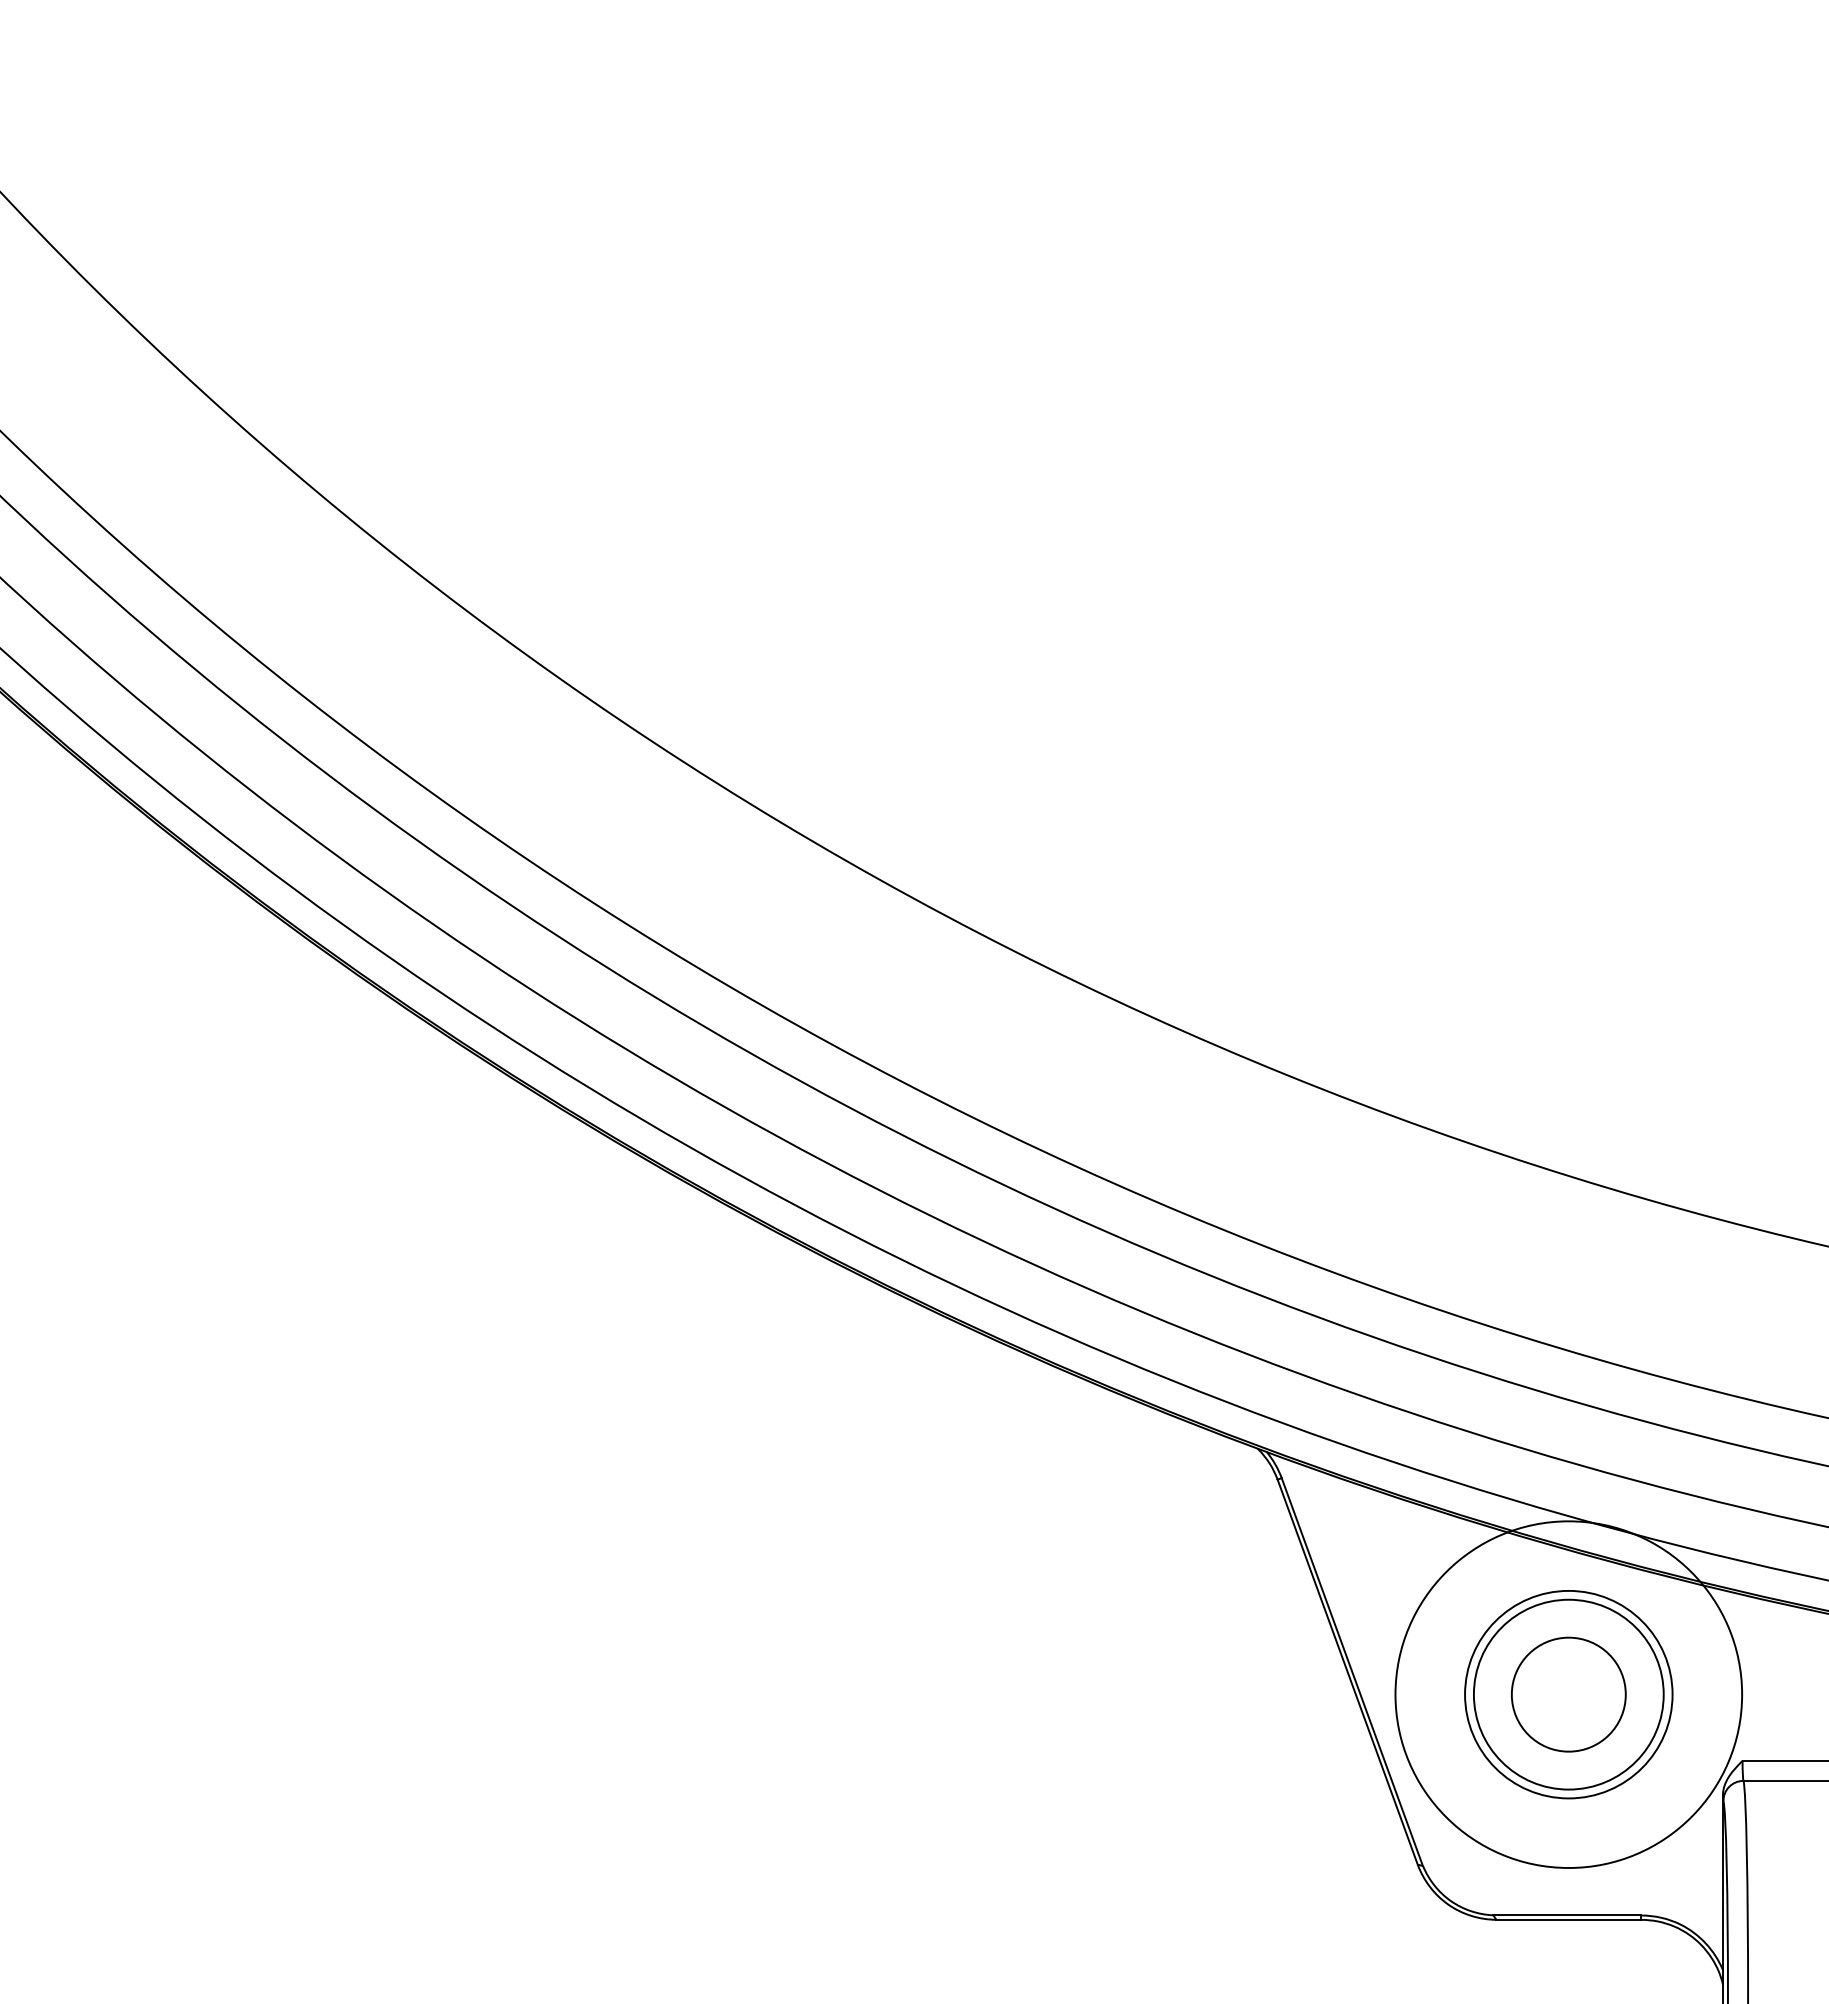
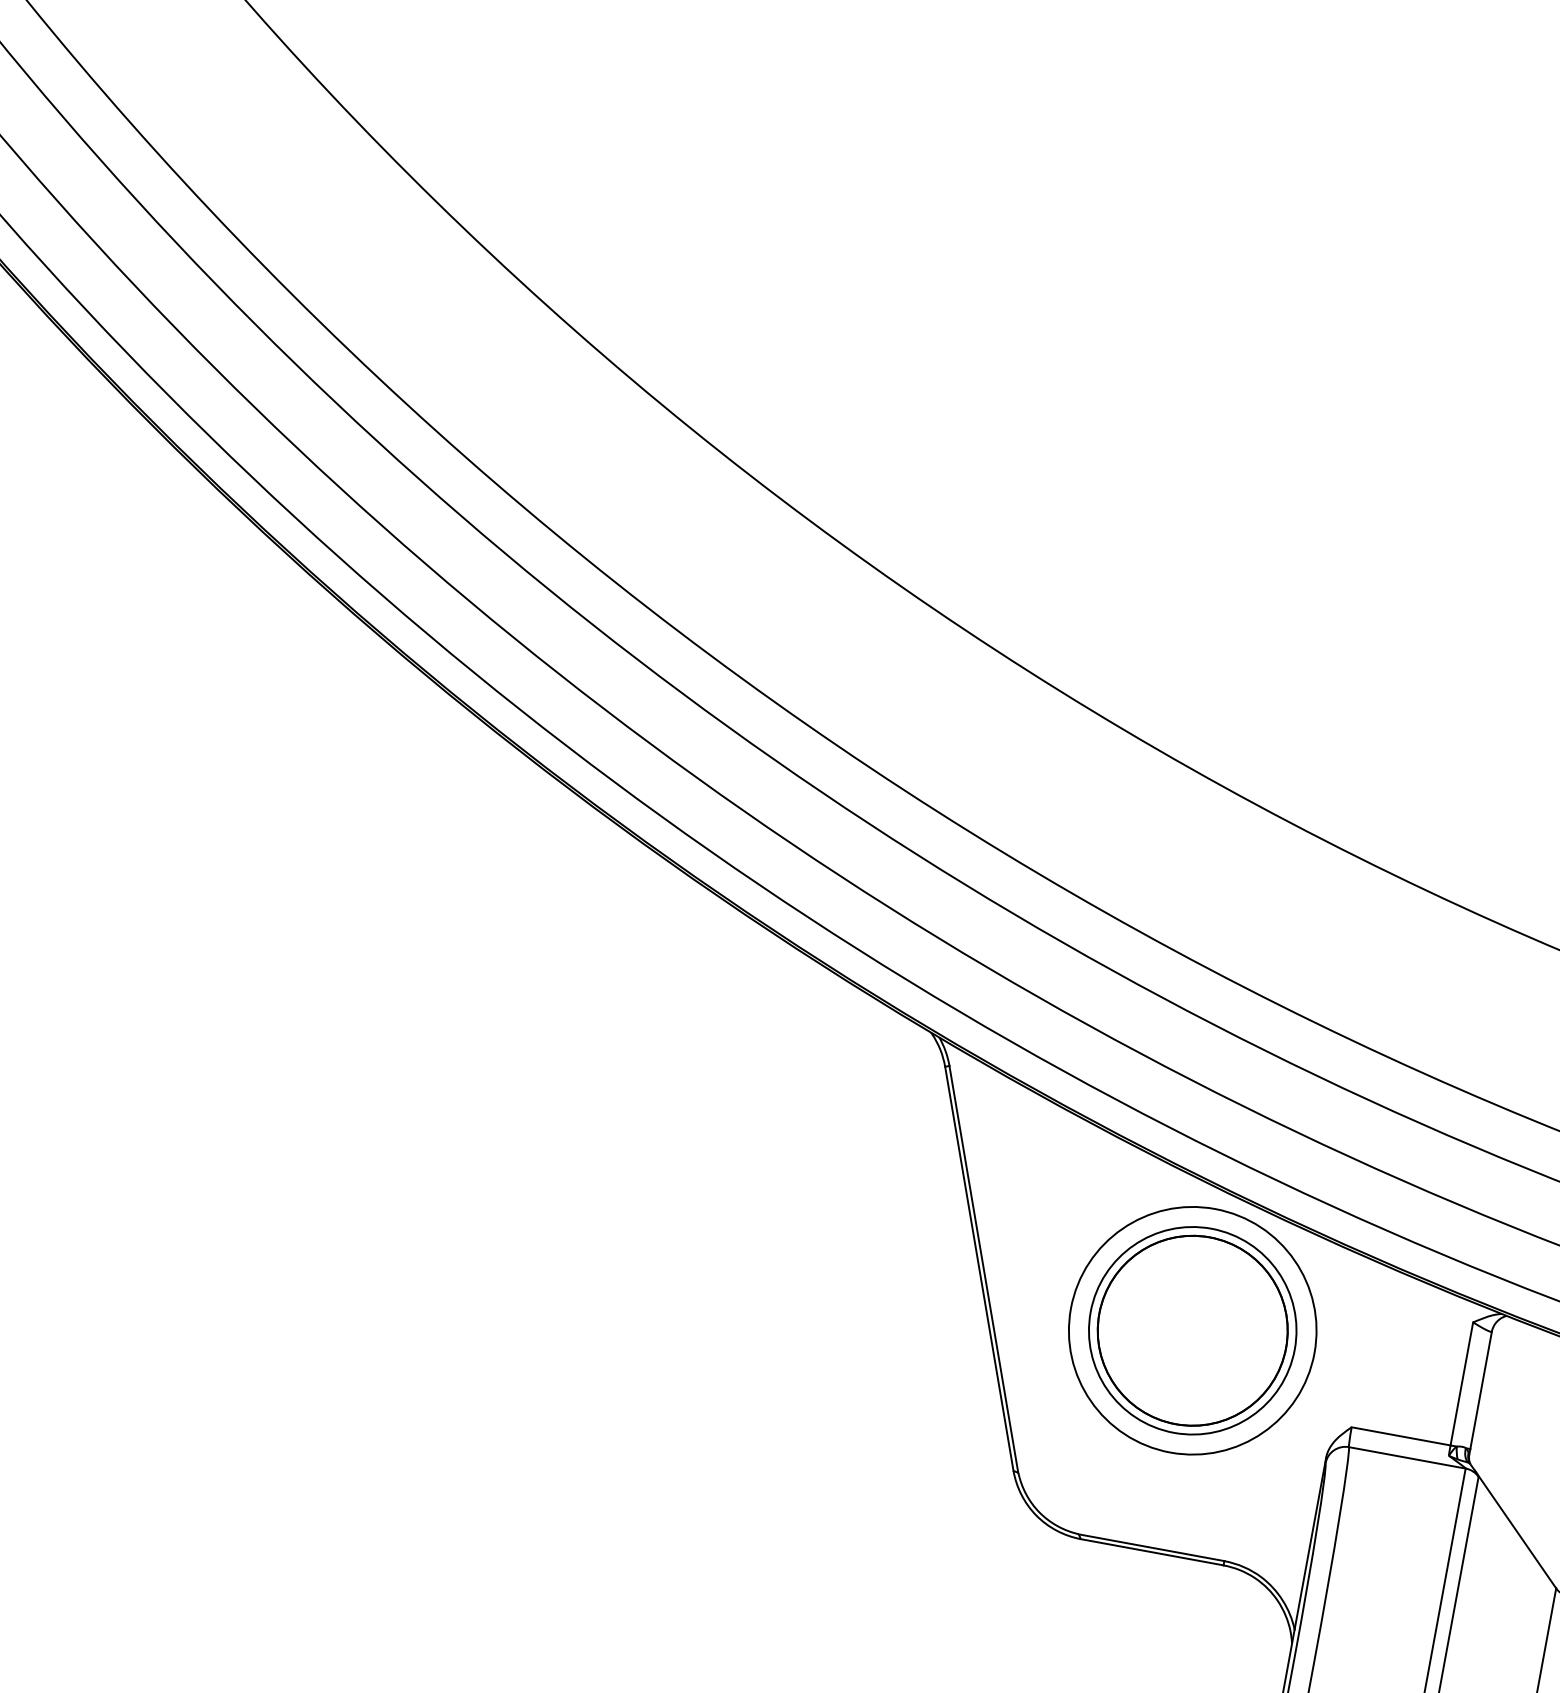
circle: (1568, 1694) -> (1192, 1330), size x0.71
circle: (1568, 1694) -> (1192, 1330), size x1.67

